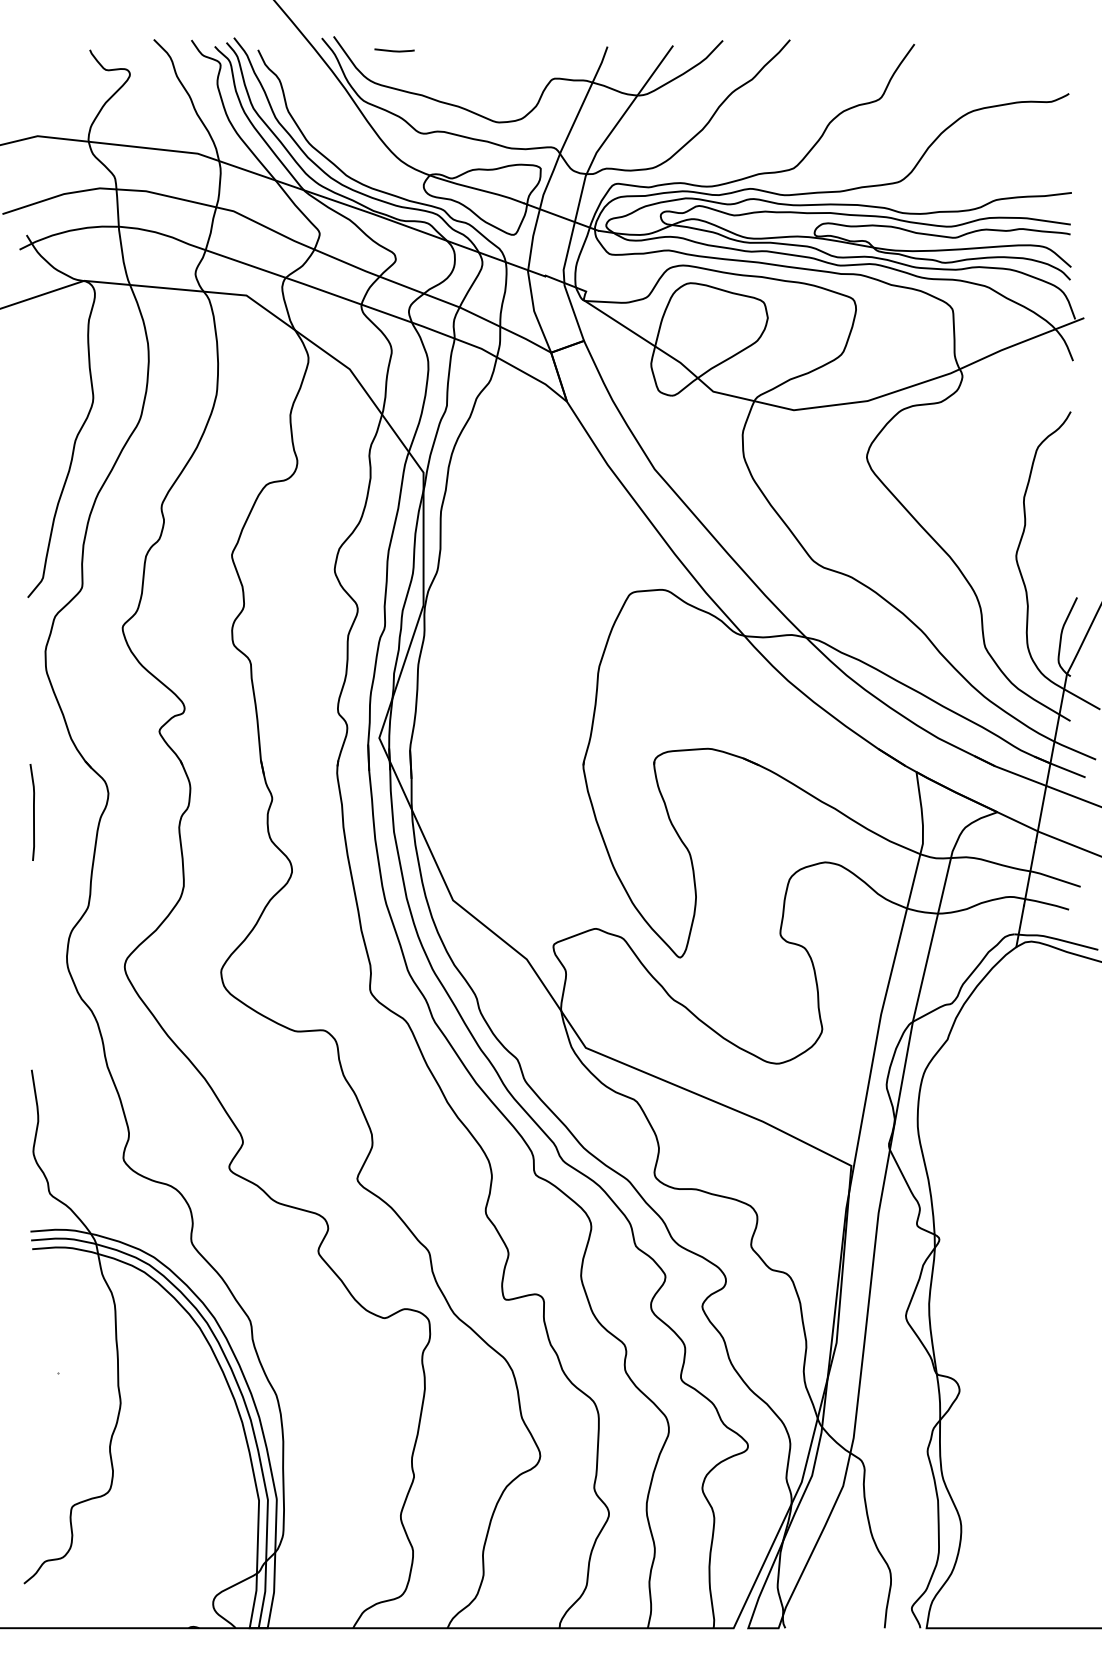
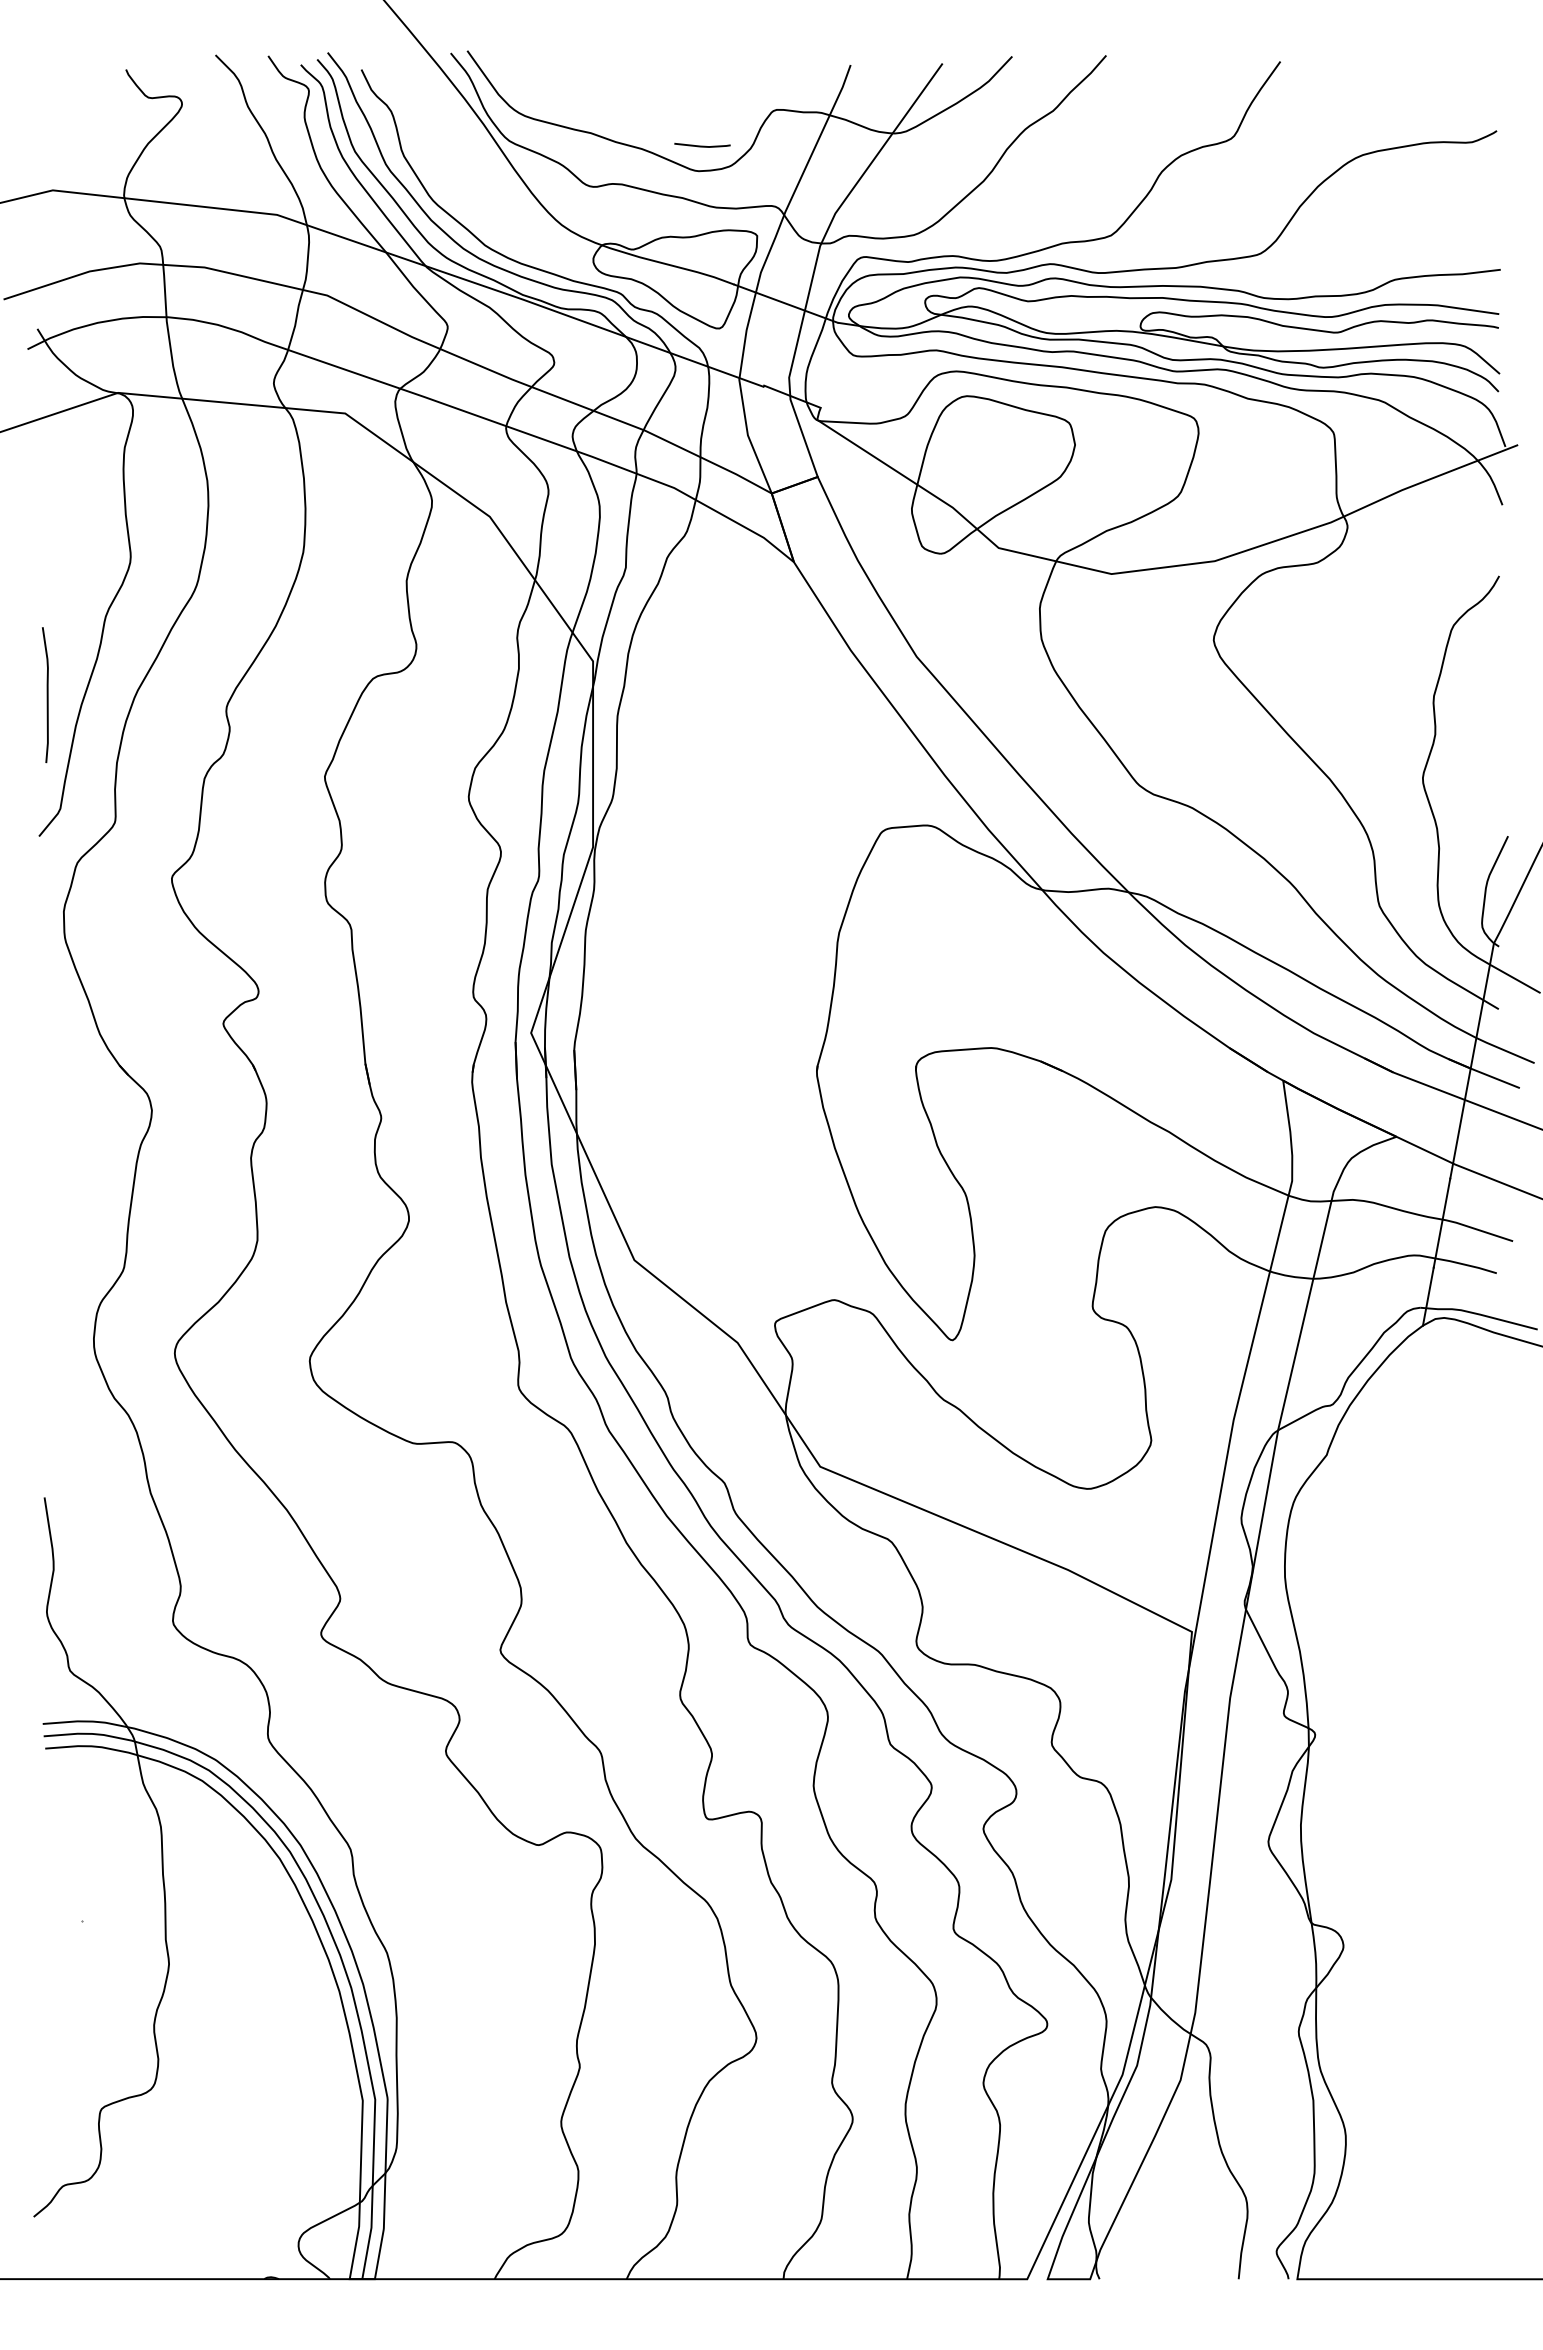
line: (394, 50) -> (702, 145), moved
curve: (33, 812) -> (46, 695), moved

